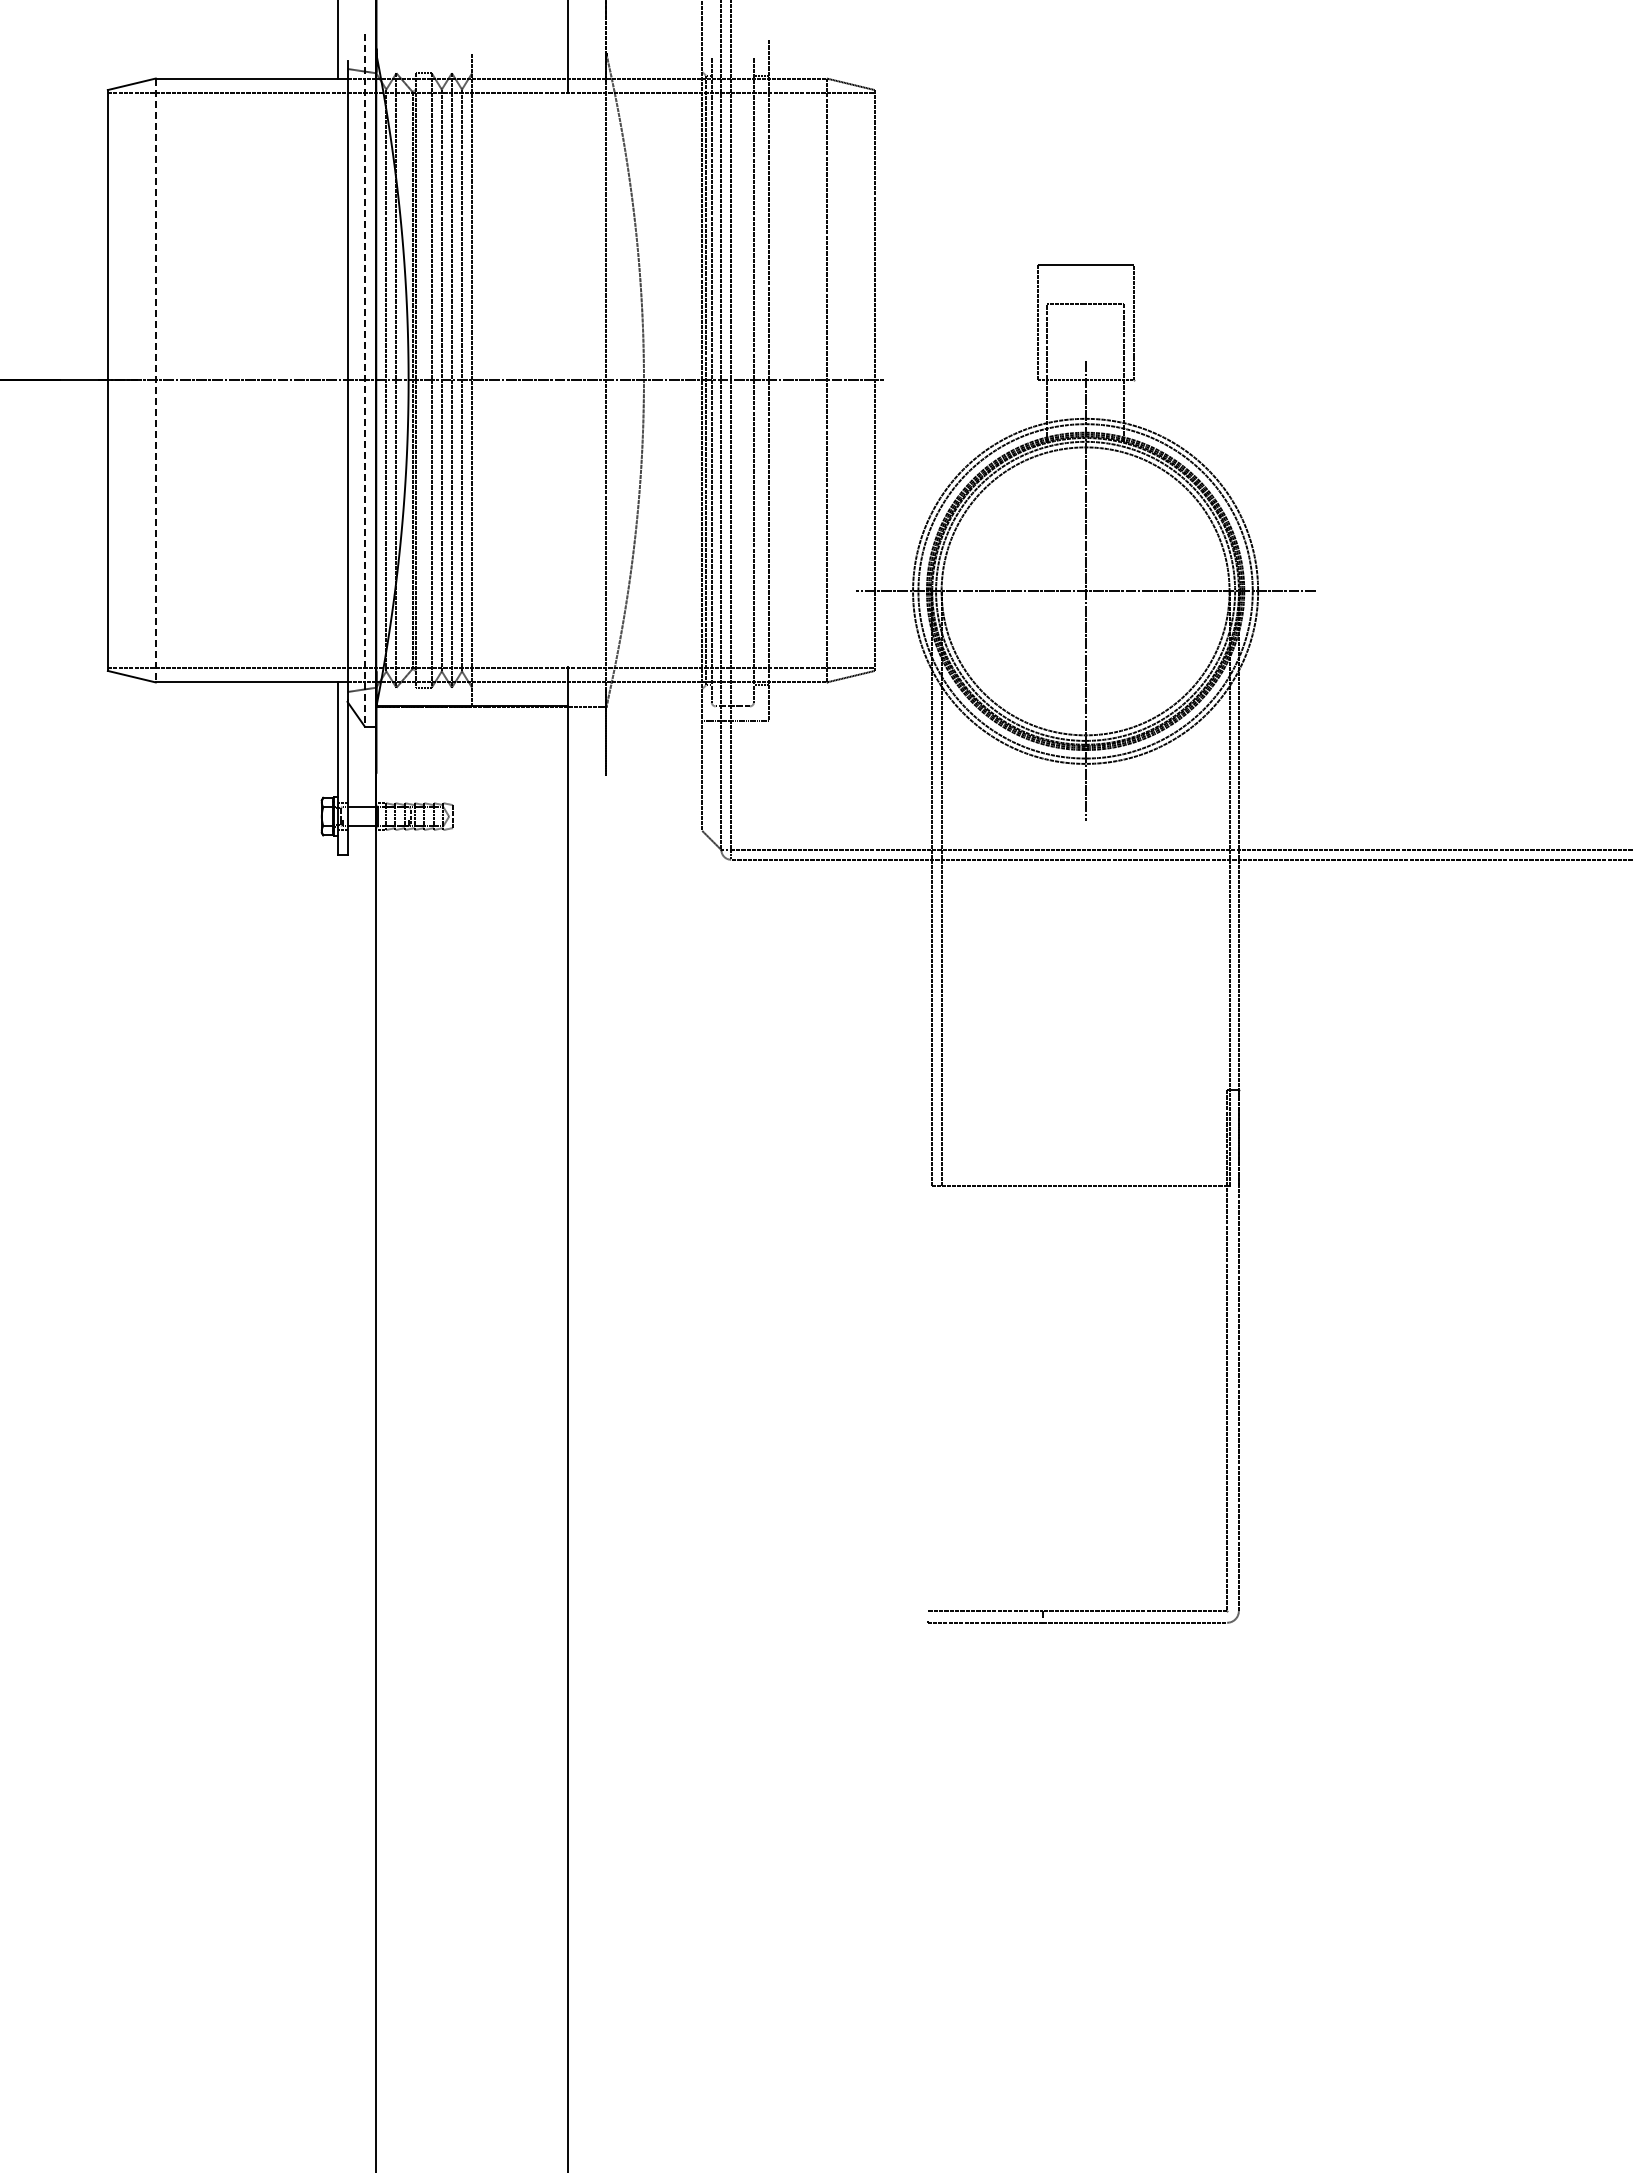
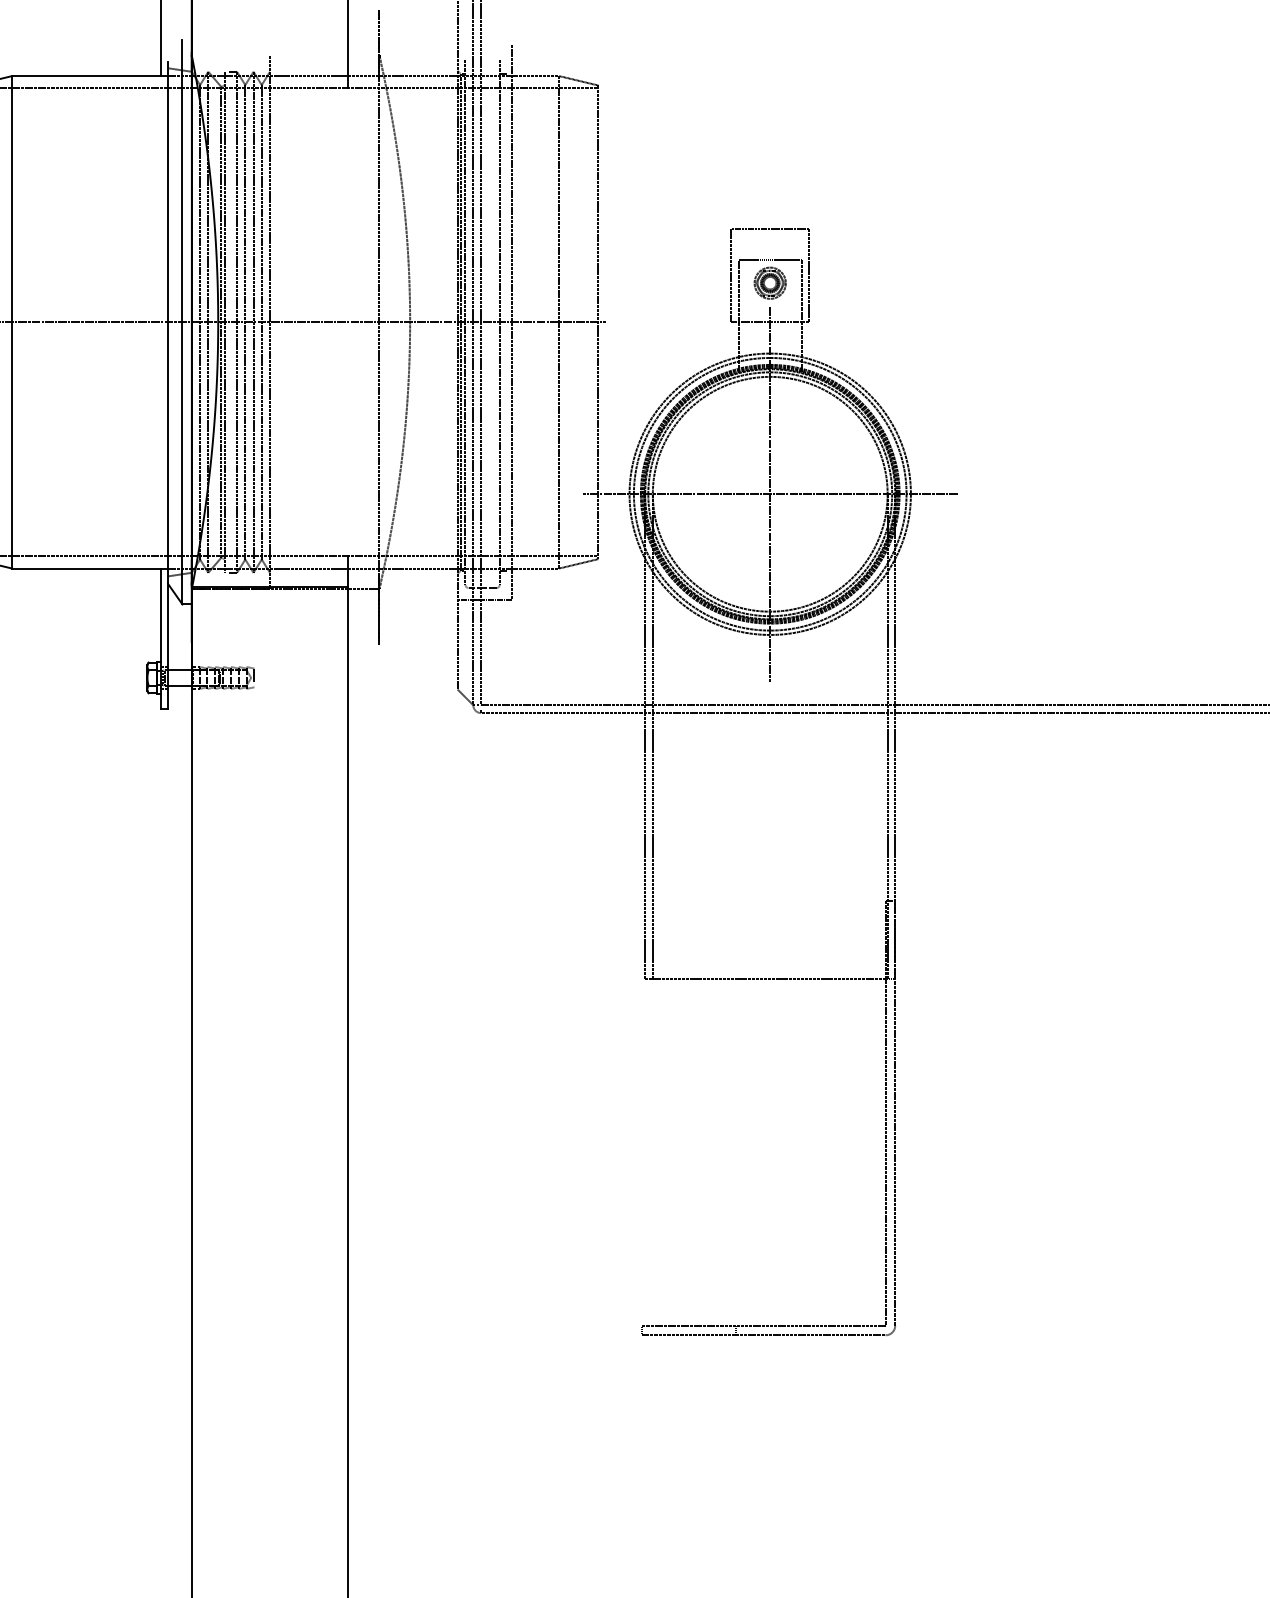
part: (1085, 332) -> (770, 283), added
line: (155, 380) -> (11, 322), dashed -> solid
line: (364, 381) -> (182, 323), dashed -> solid

